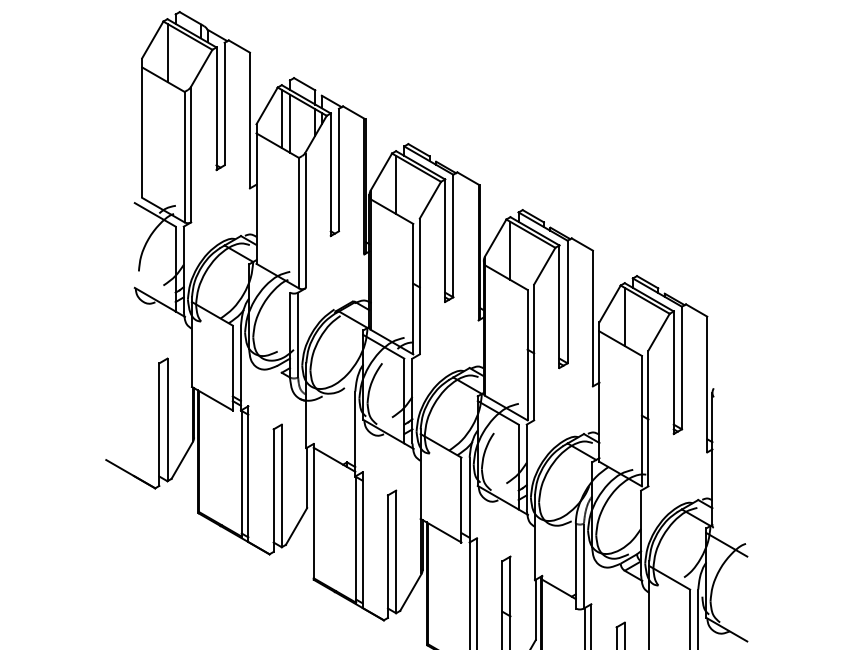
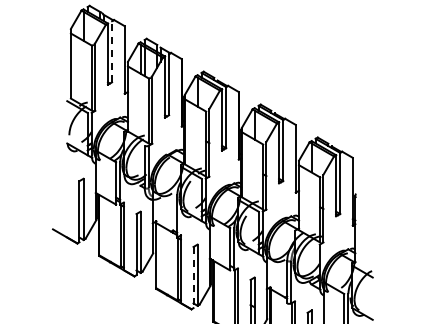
line: (225, 103) -> (112, 51), solid -> dashed
line: (387, 556) -> (193, 277), solid -> dashed

